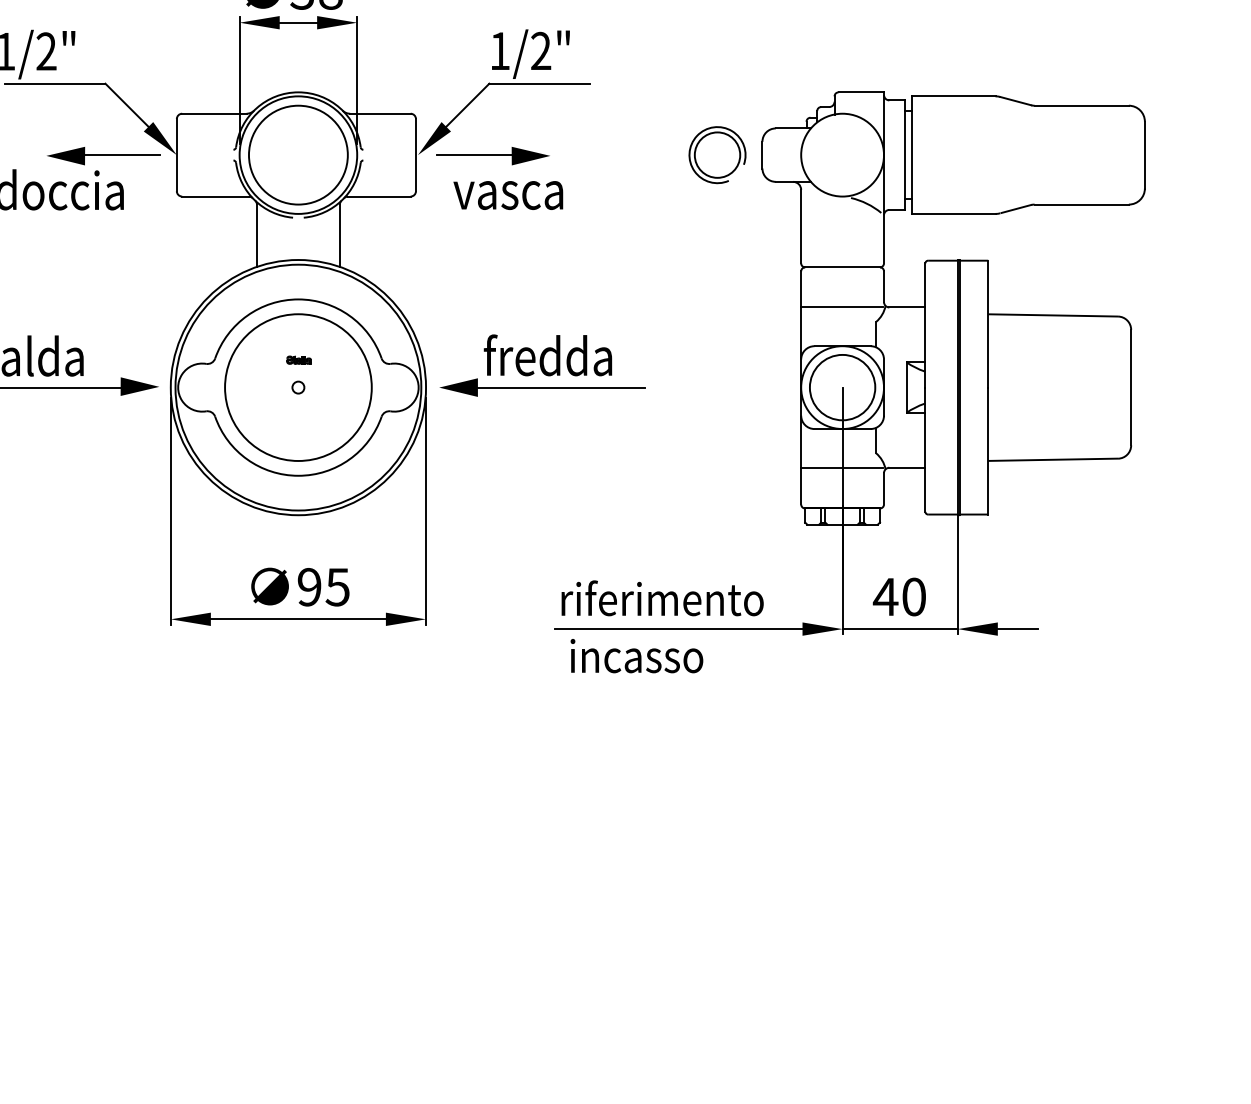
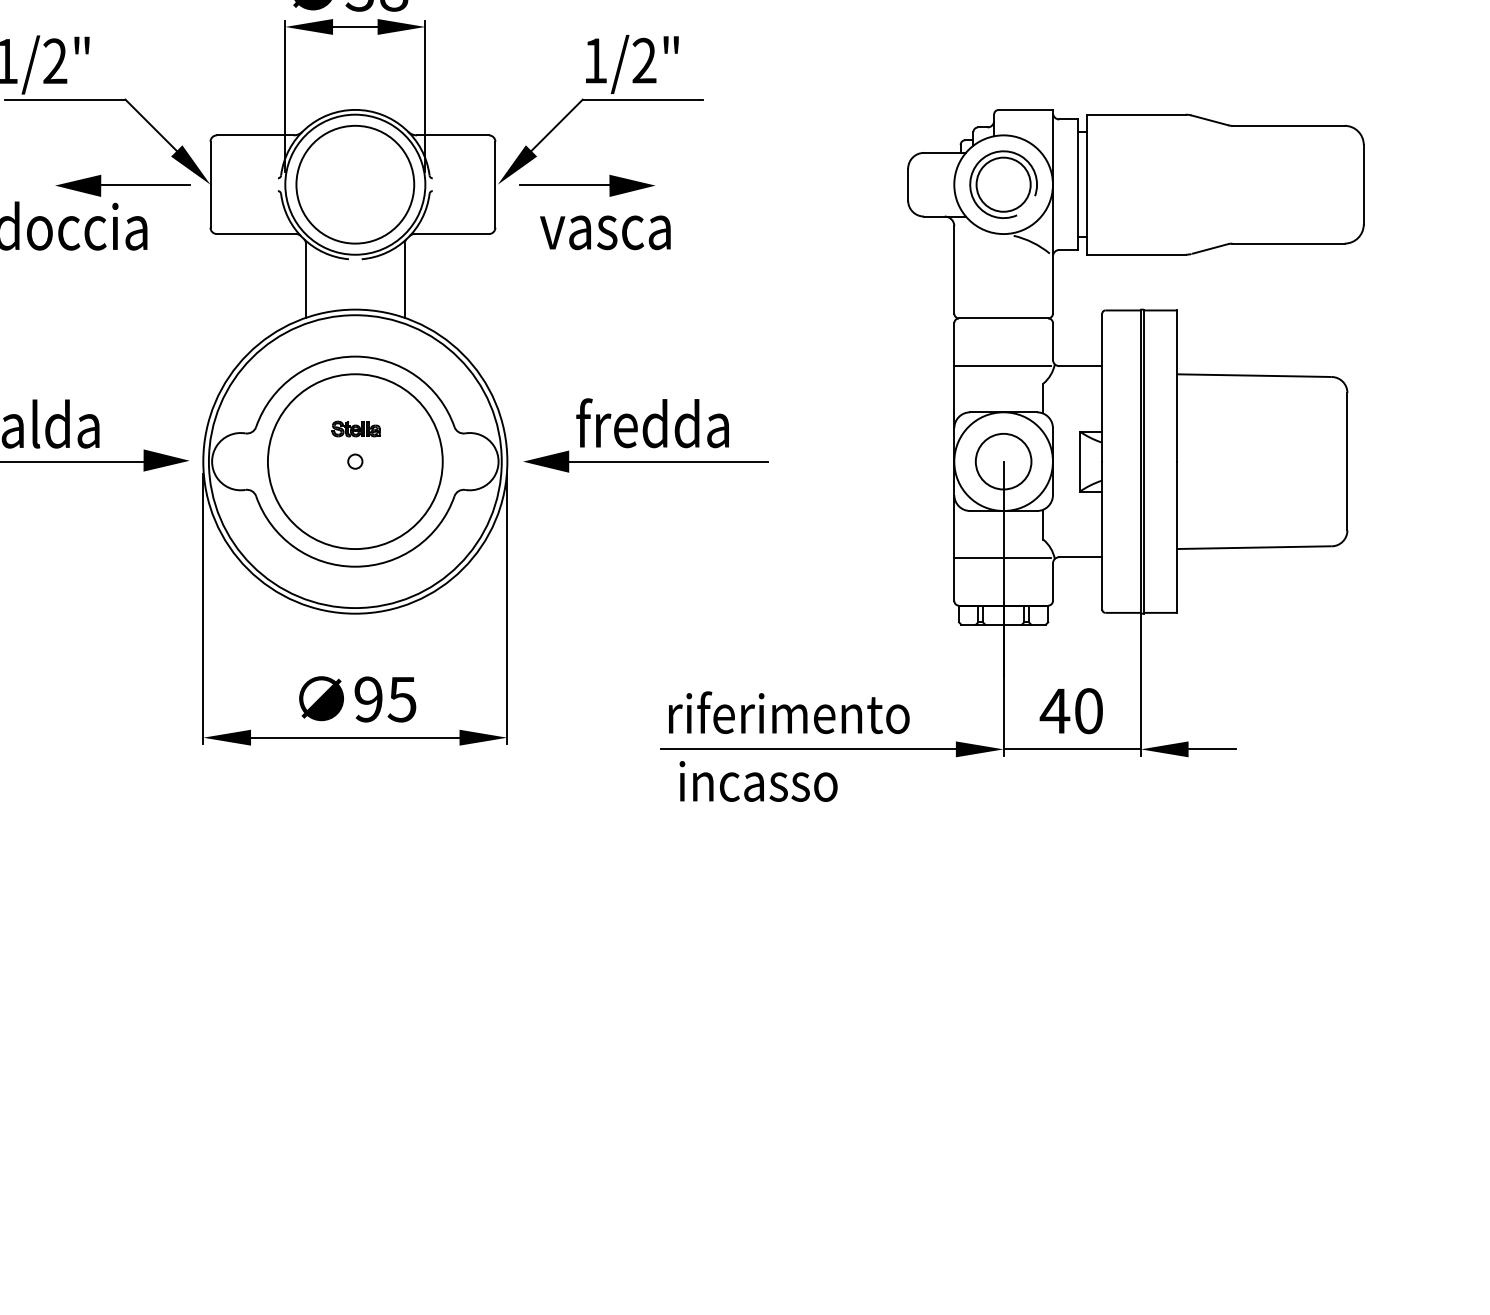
part: (717, 154) -> (1003, 184), moved
part: (298, 359) -> (355, 428), size x1.67
circle: (842, 387) -> (1003, 461), size x0.71

